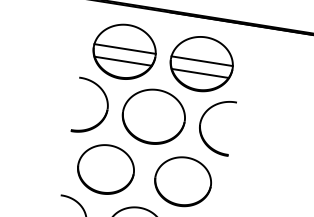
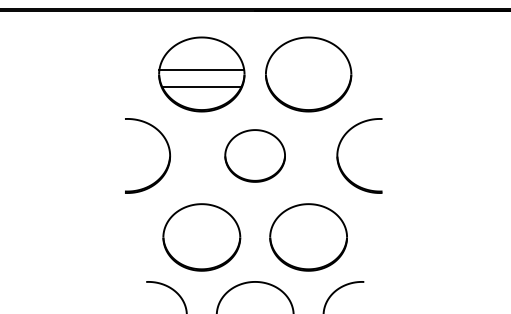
line: (202, 61) -> (308, 70), removed
line: (200, 73) -> (308, 87), removed
part: (106, 106) -> (168, 151), moved
part: (153, 116) -> (254, 155), size x0.7
part: (201, 123) -> (338, 155), moved

